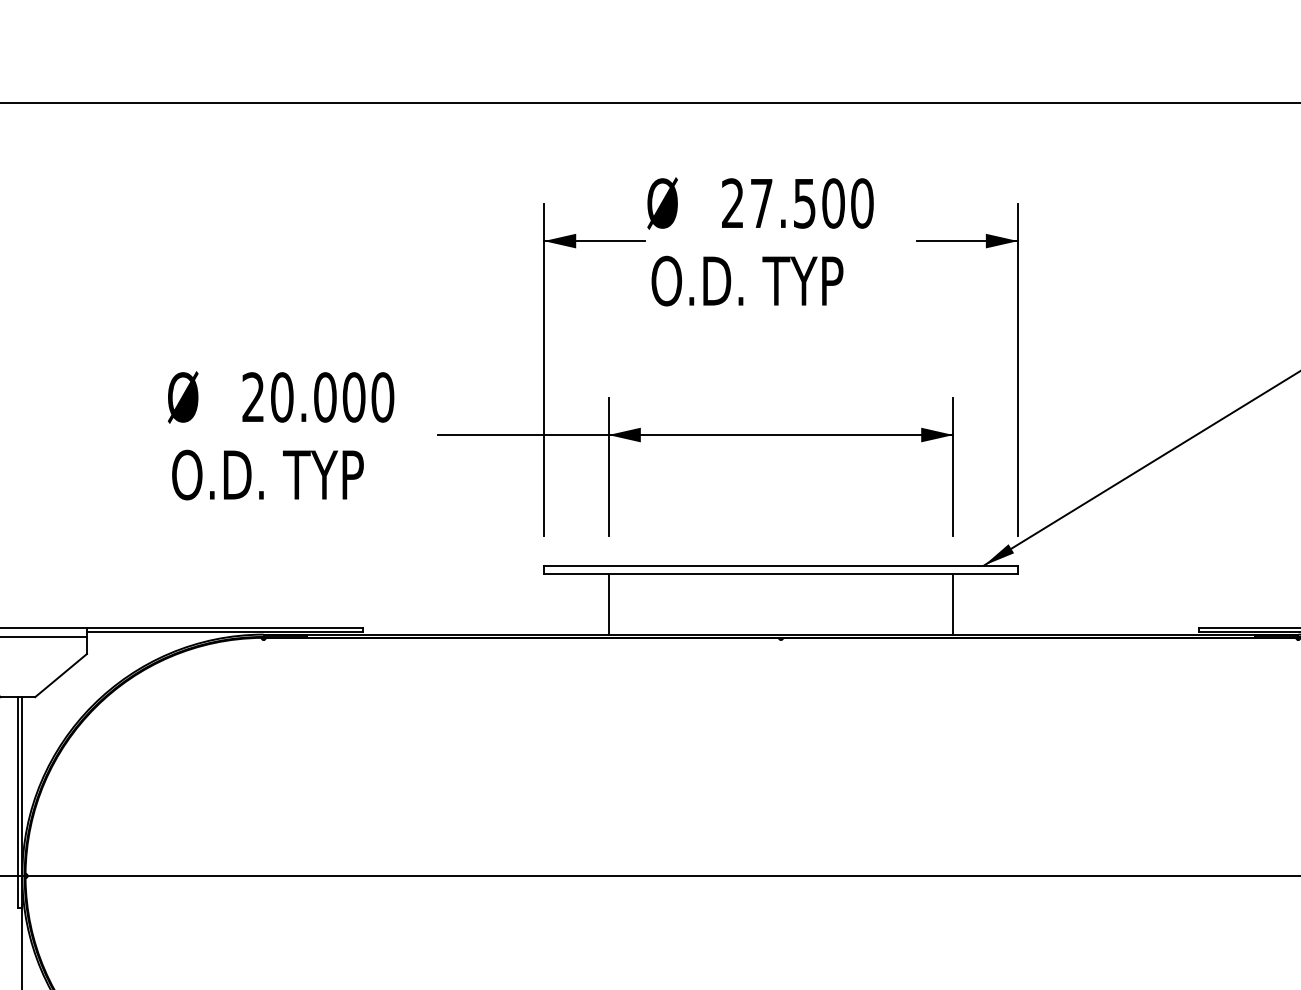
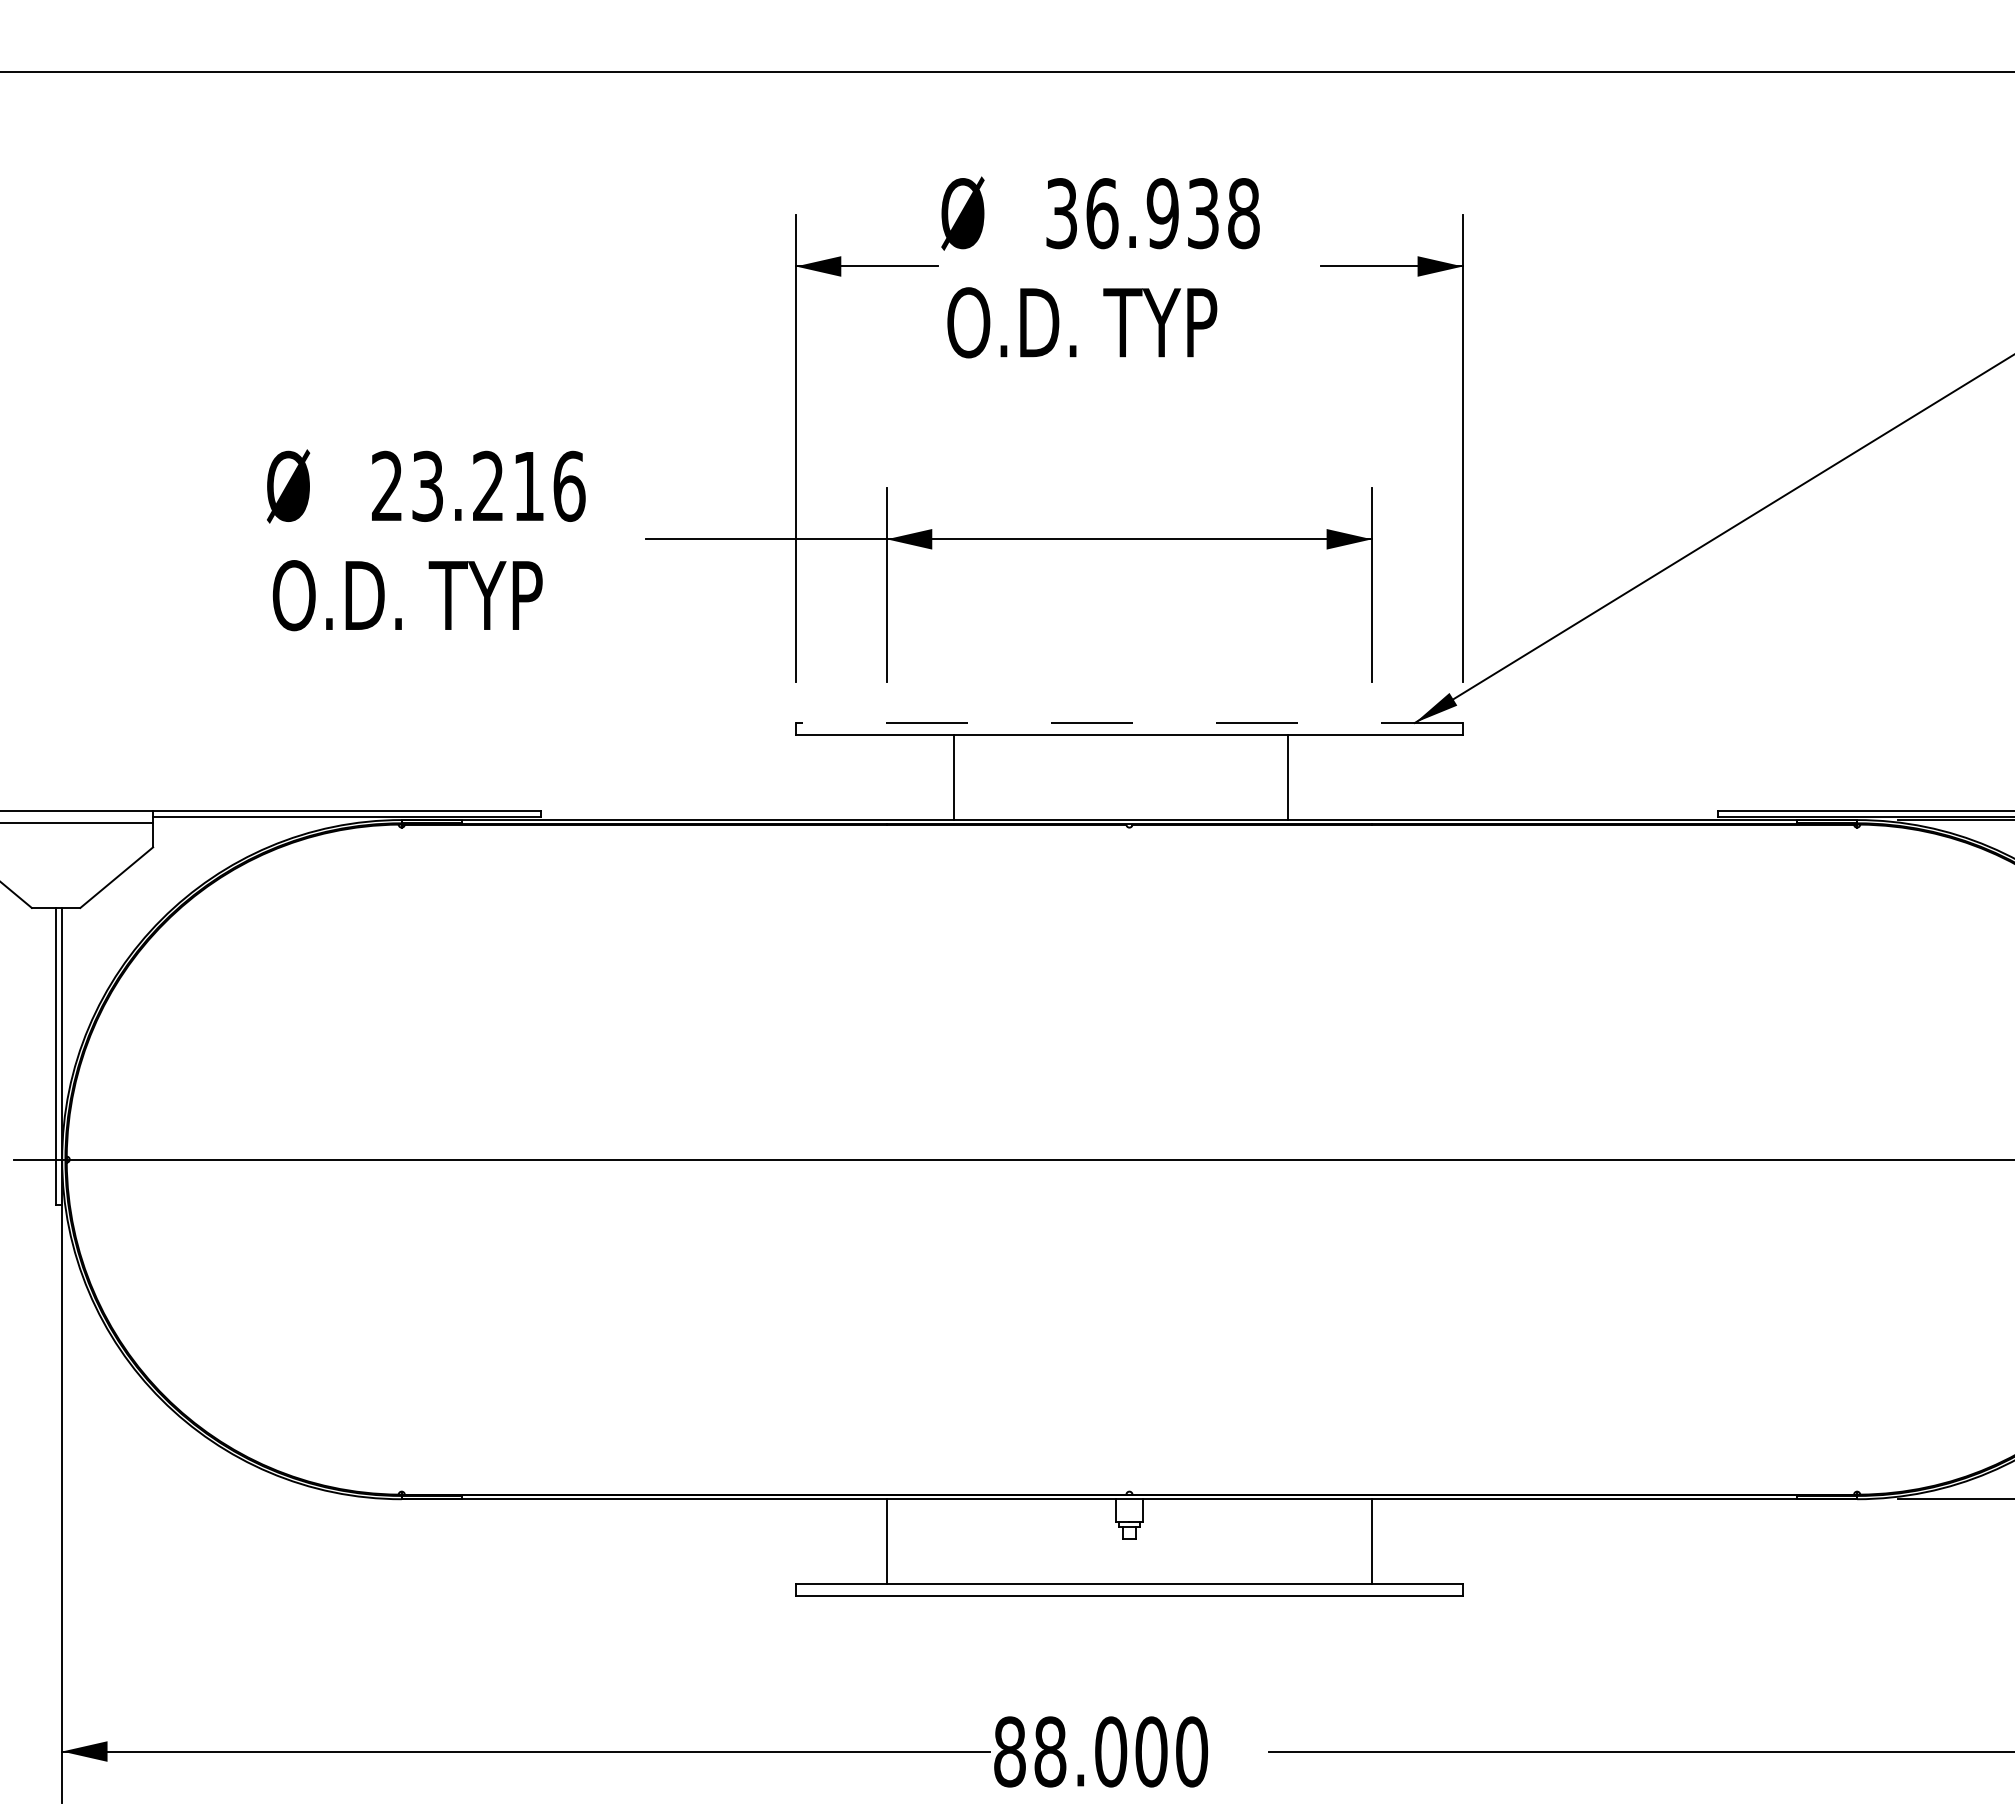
text: (797, 203) -> (1152, 213), 27.500 -> 36.938
text: (332, 396) -> (498, 485), 20.000 -> 23.216
line: (781, 565) -> (1129, 723), solid -> dashed
line: (608, 604) -> (953, 777), moved
line: (953, 604) -> (1288, 777), moved

